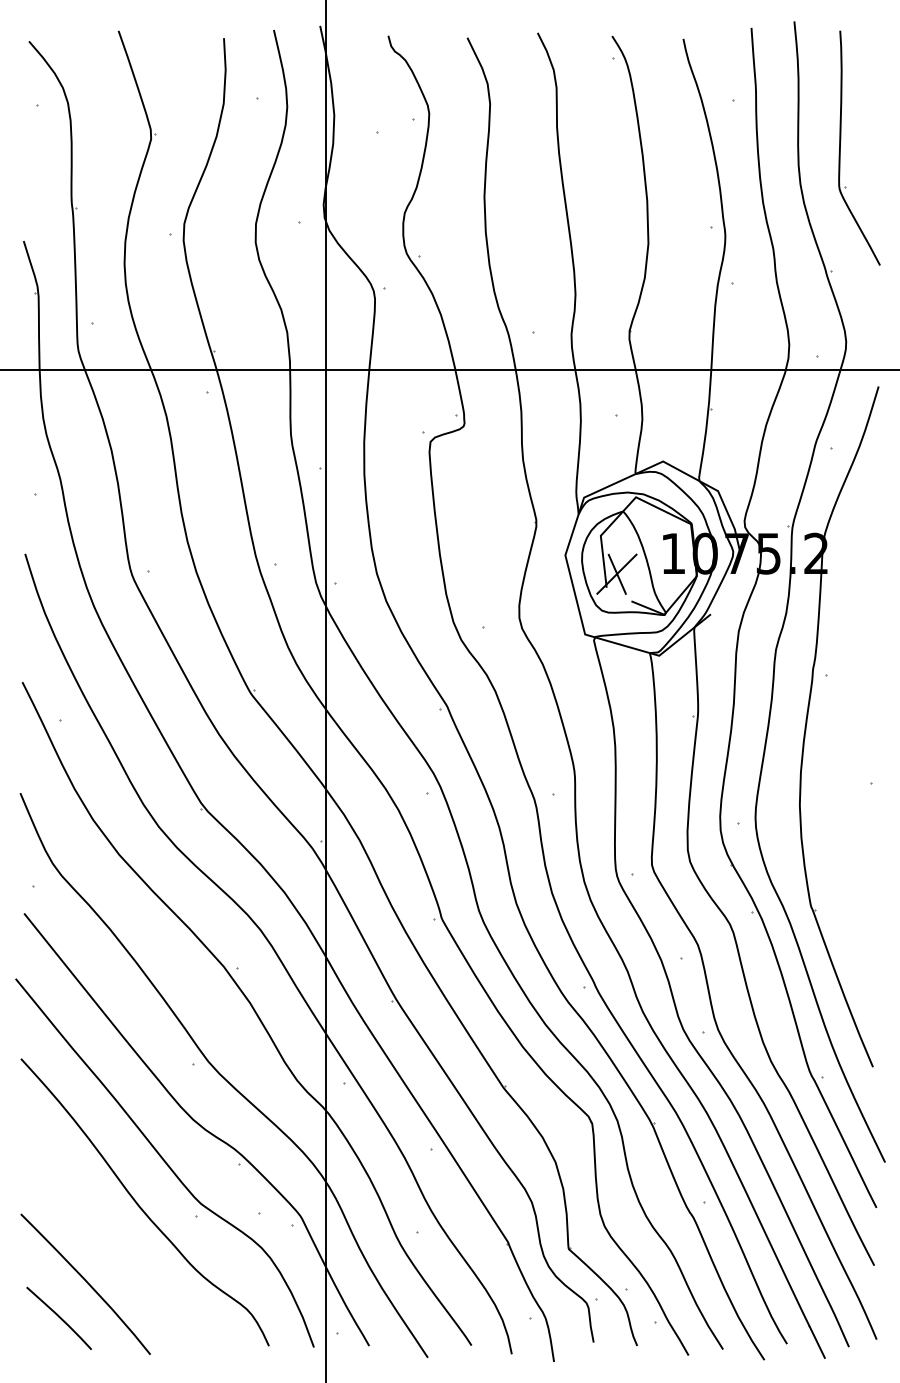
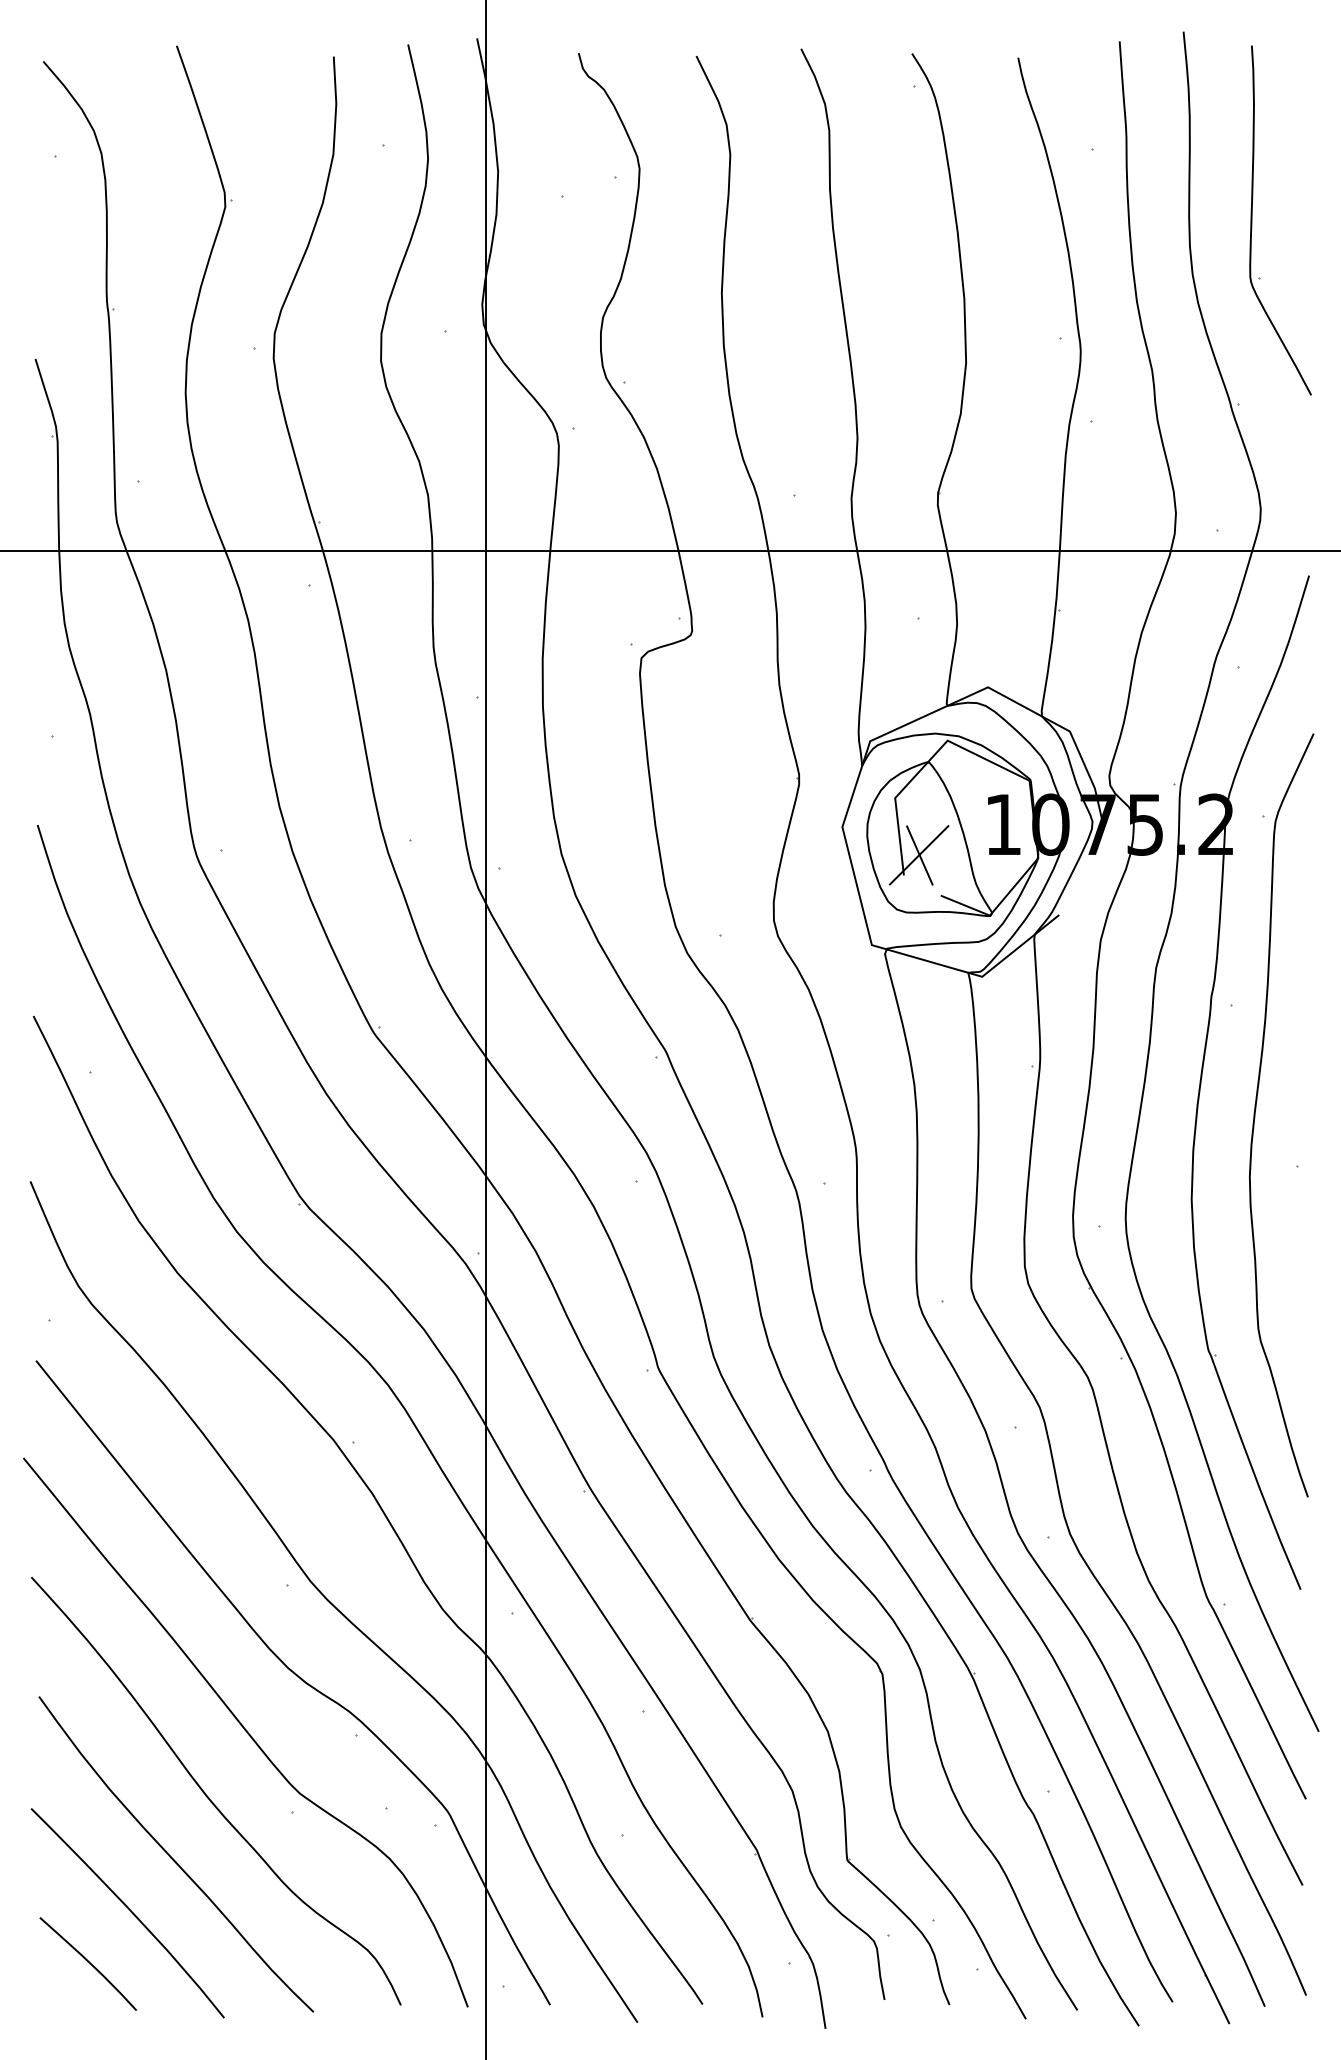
part: (843, 747) -> (1256, 1113), added
curve: (115, 1246) -> (172, 1856), added

